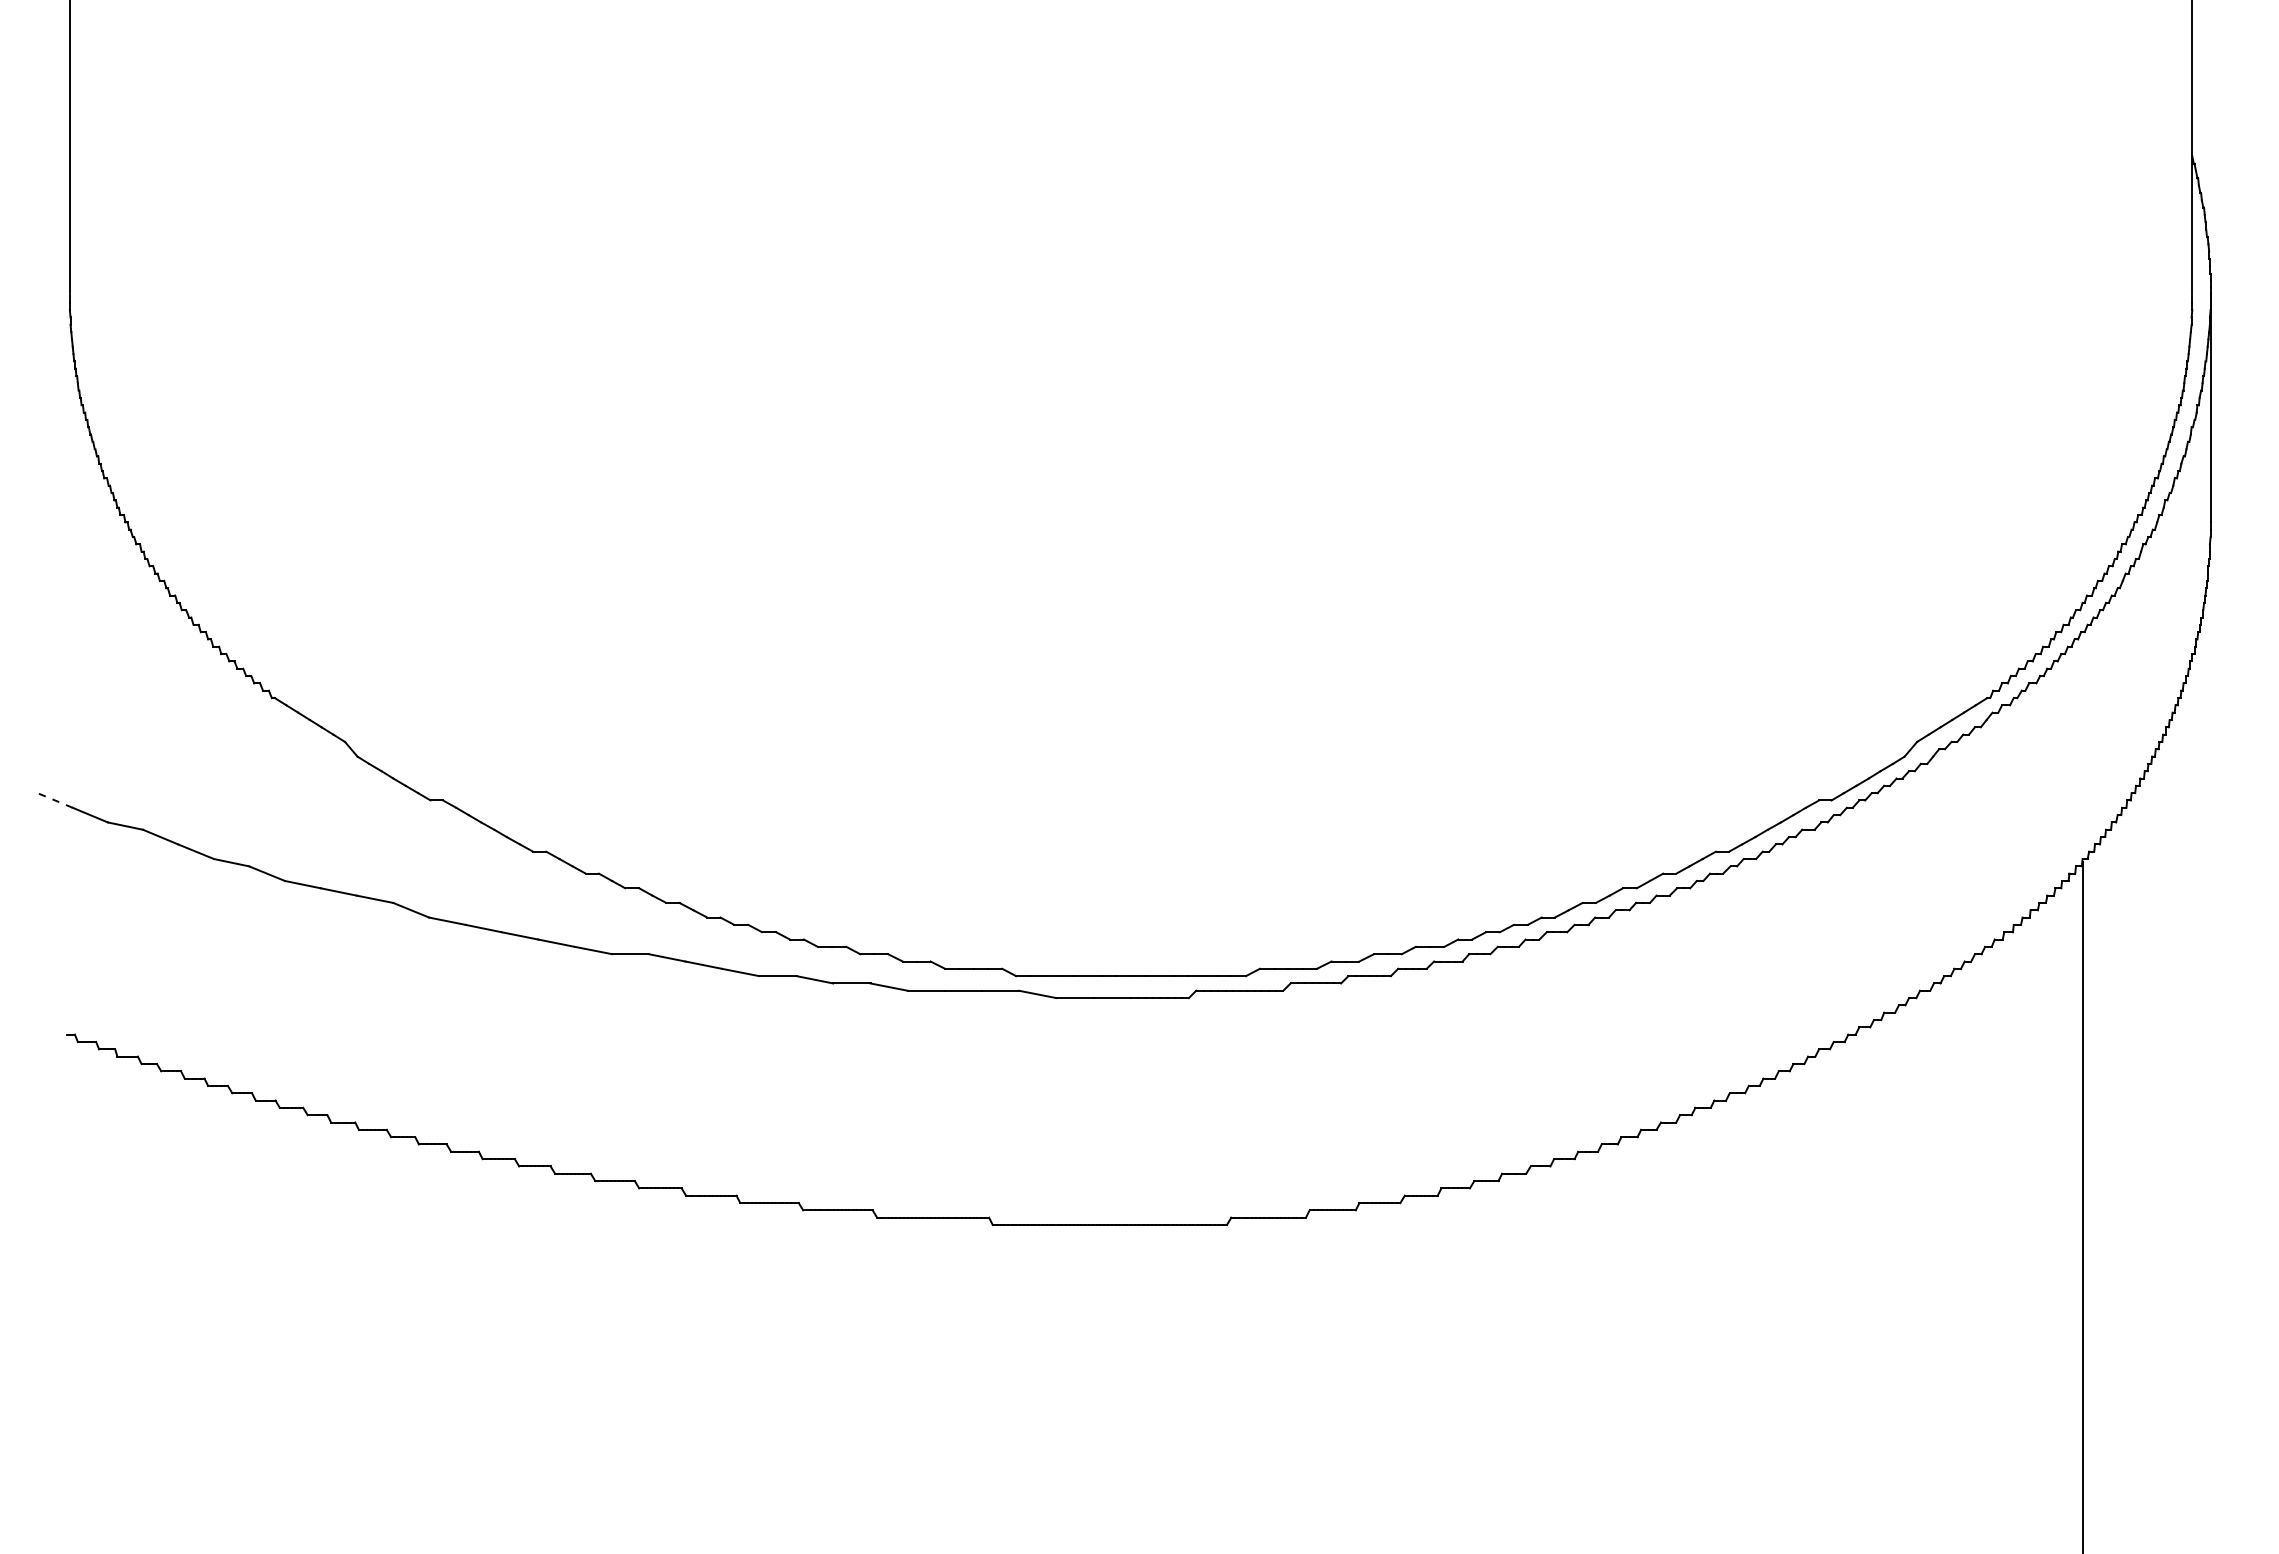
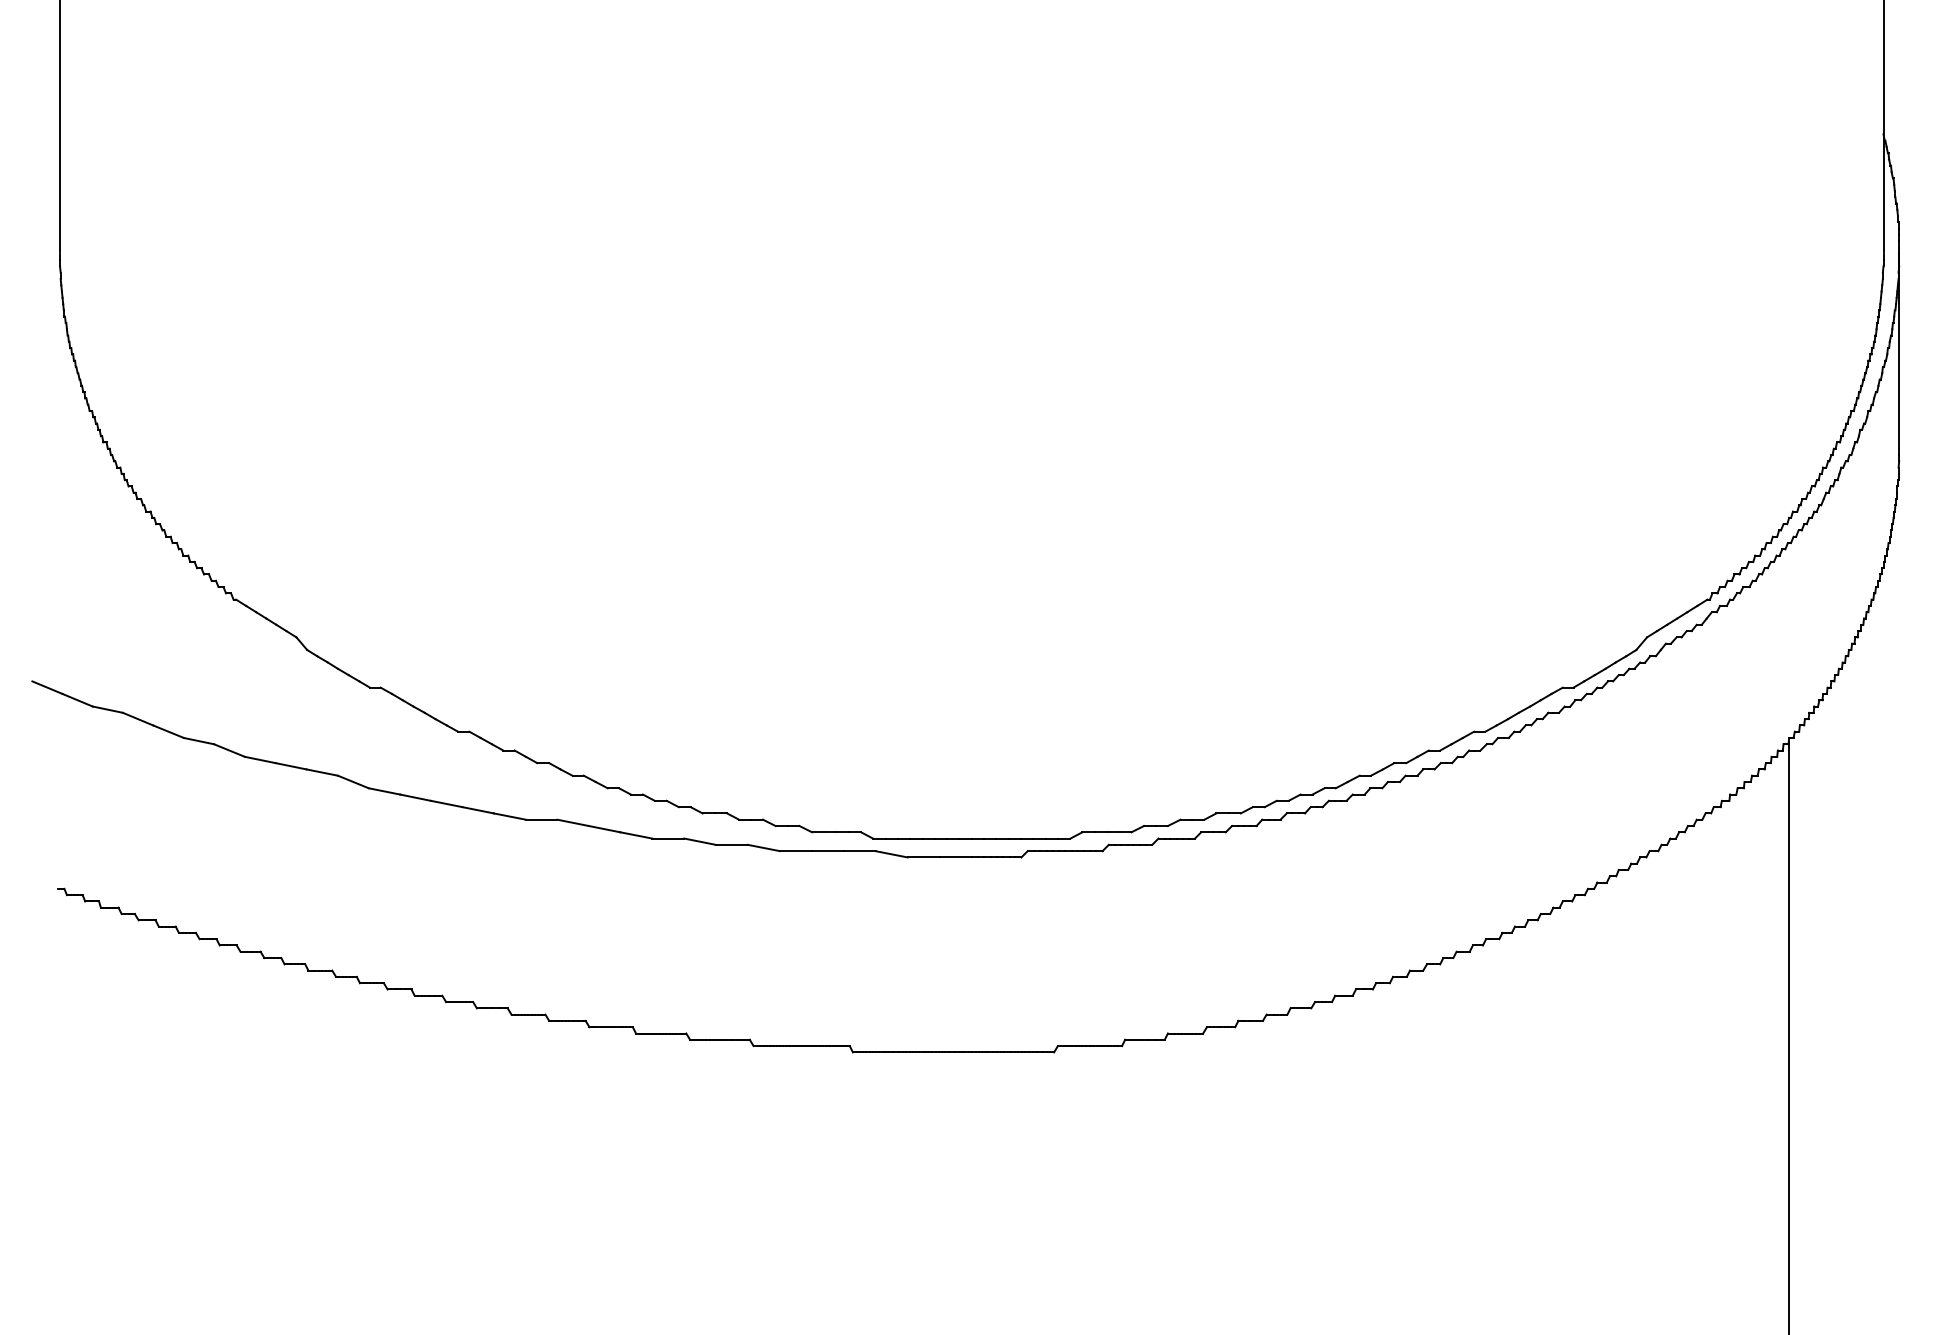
line: (54, 800) -> (46, 687), dashed -> solid

